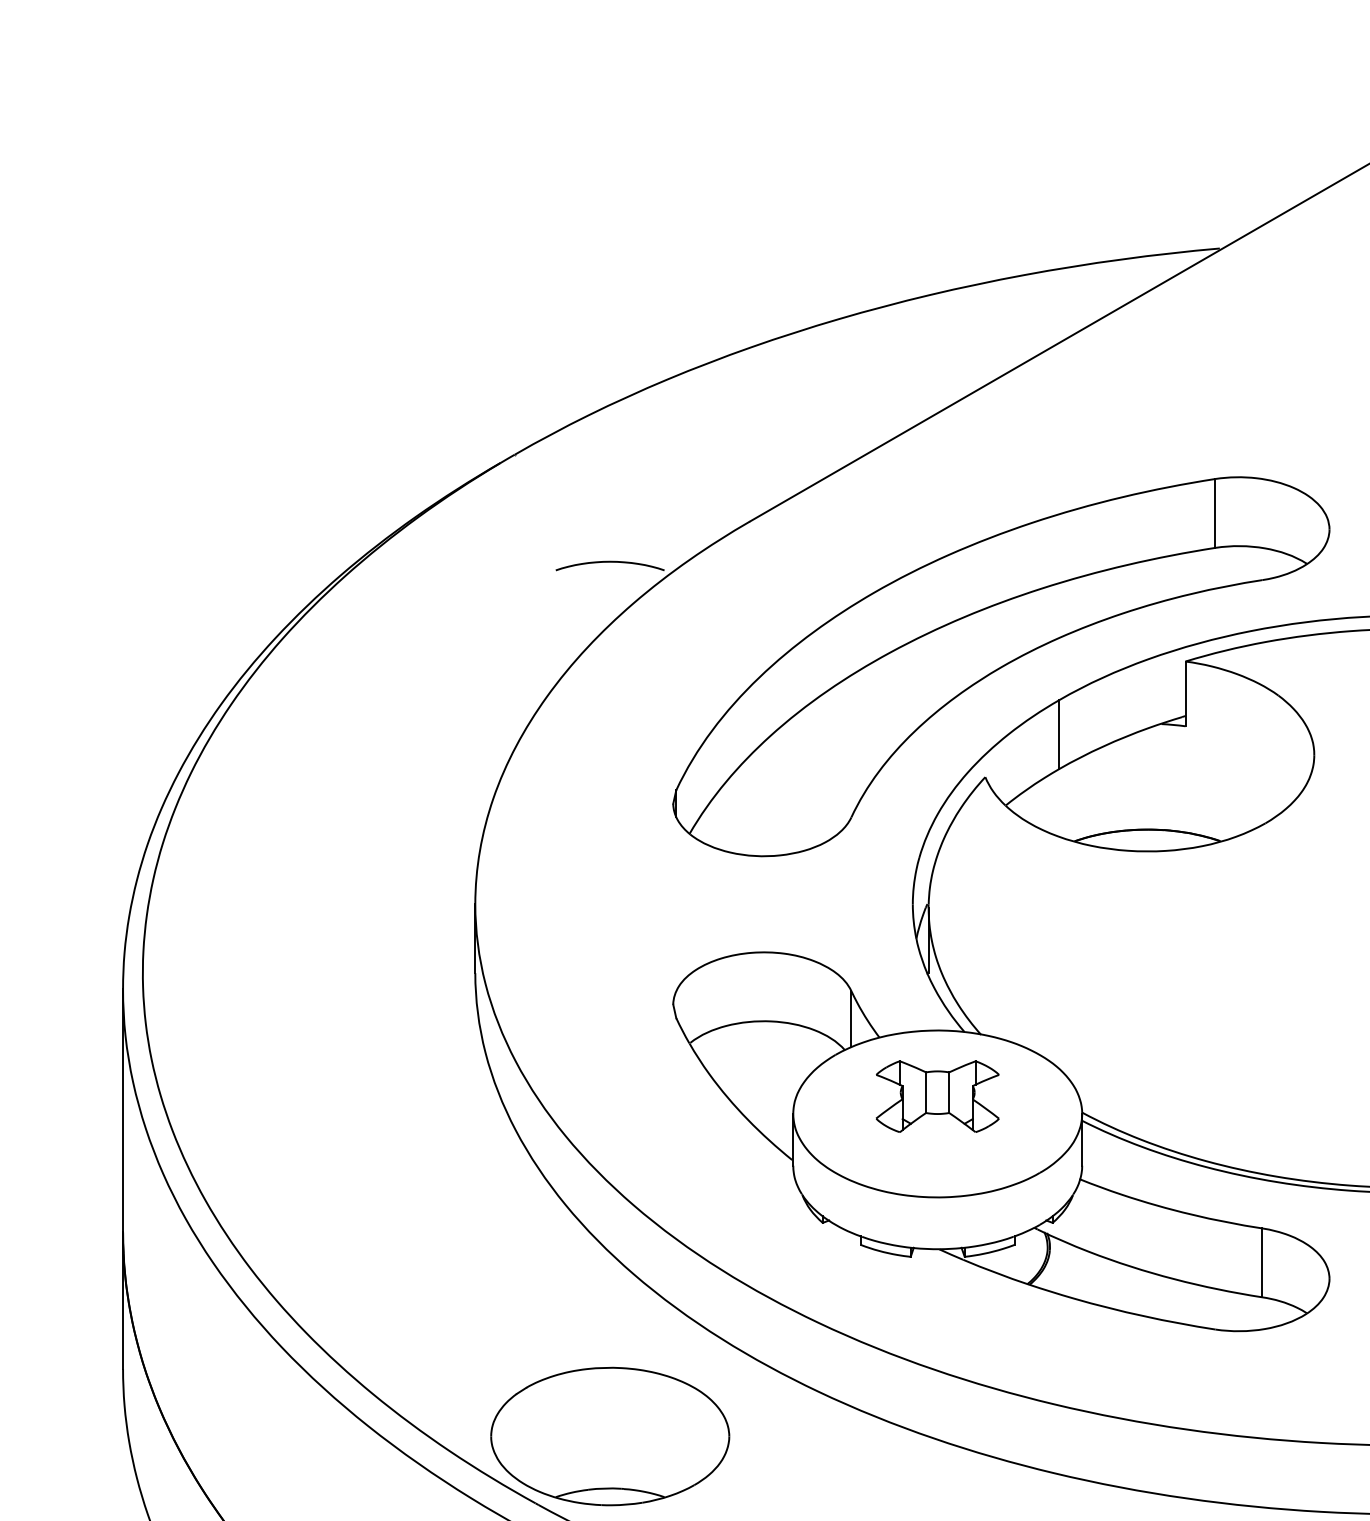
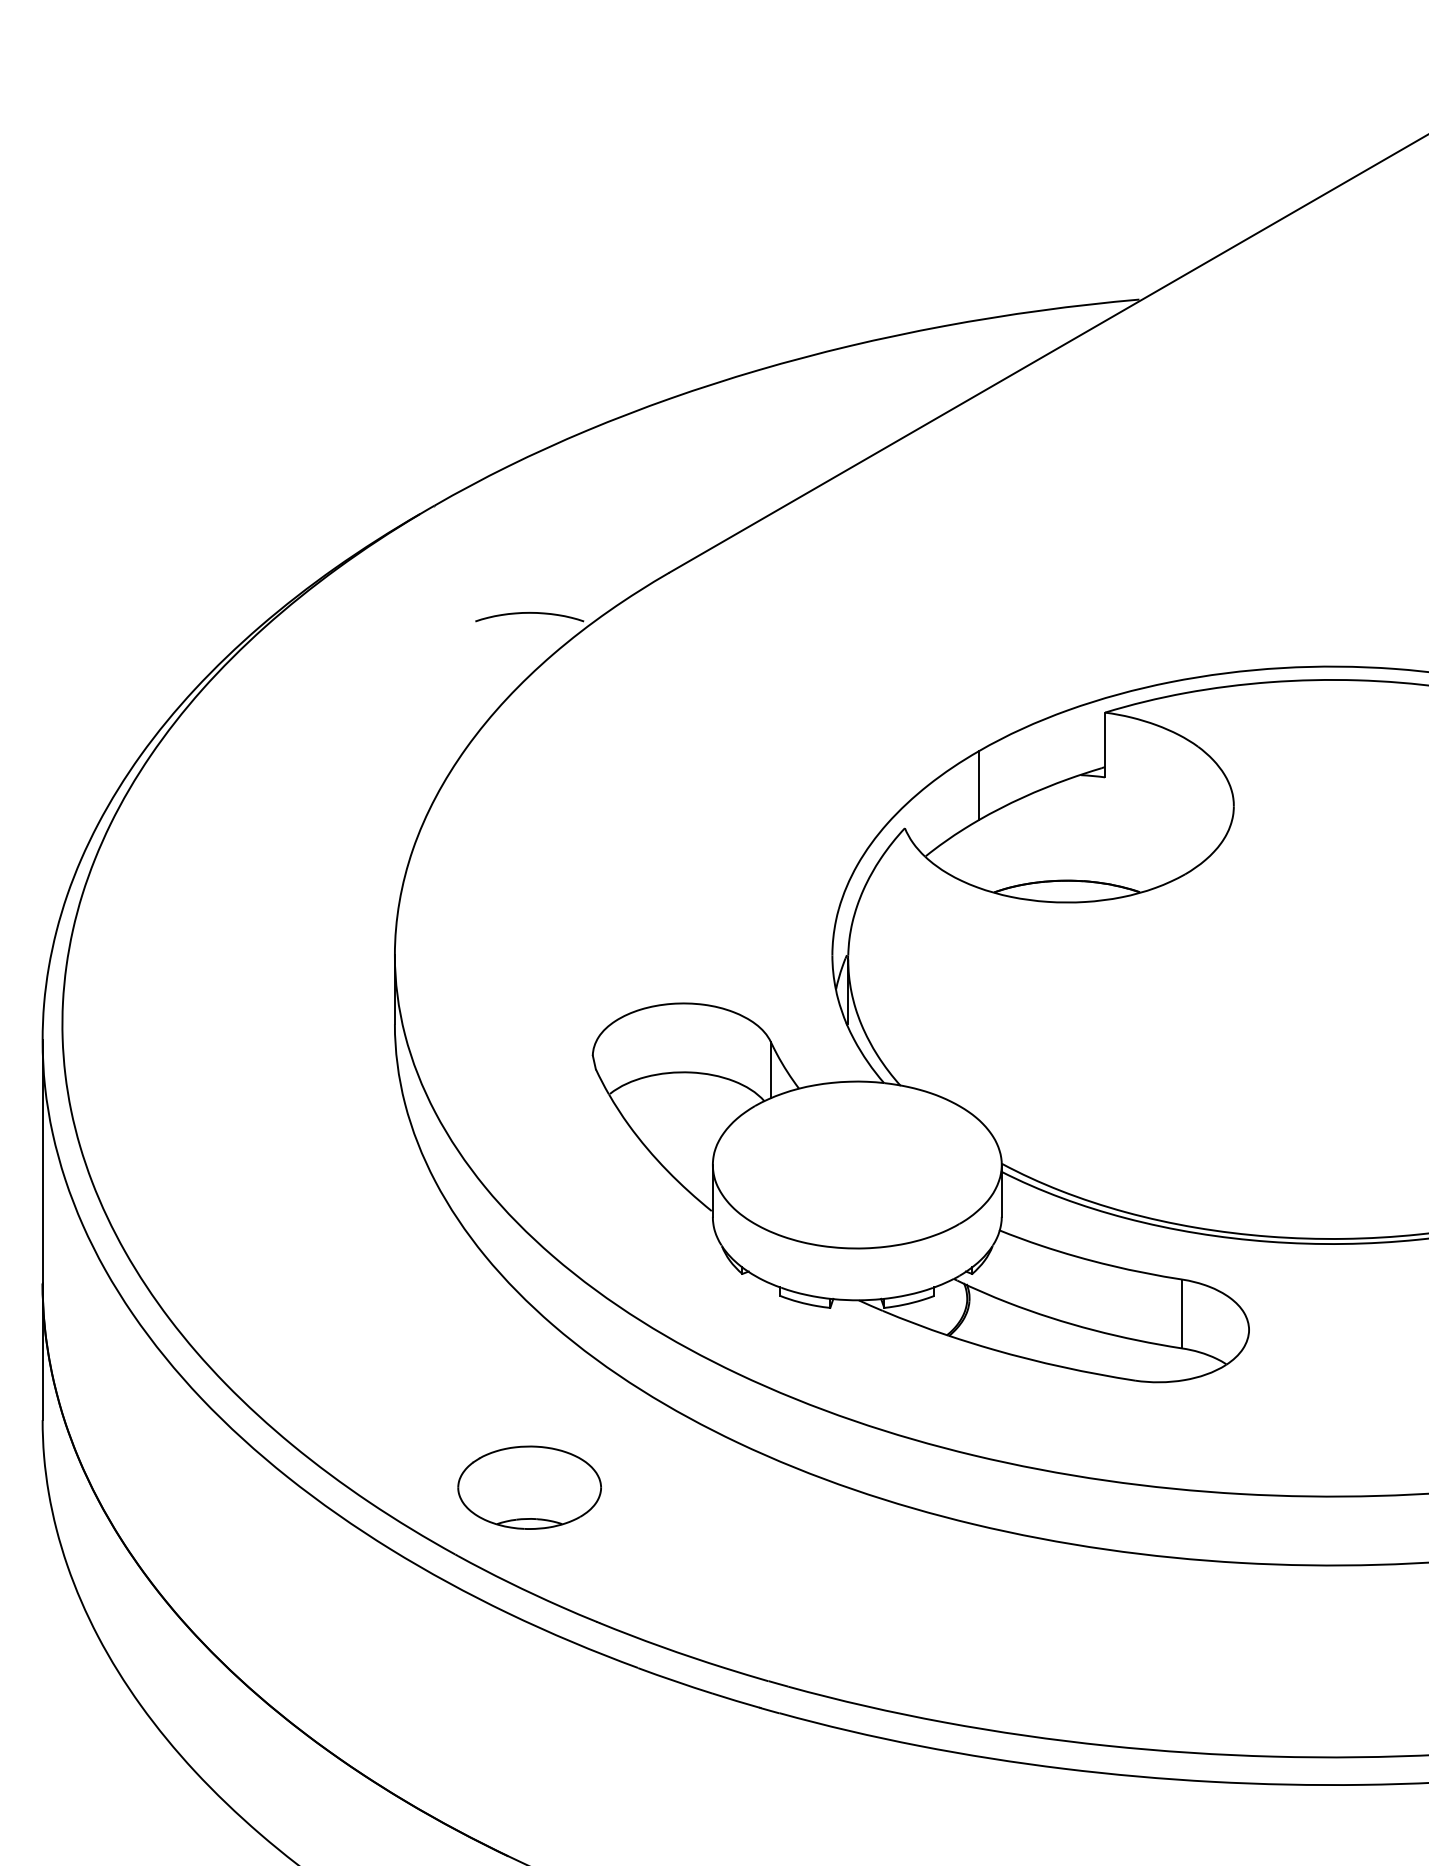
part: (1000, 666) -> (920, 717), removed
part: (937, 1096) -> (857, 1147), removed
part: (609, 1436) -> (529, 1487), size x0.6

